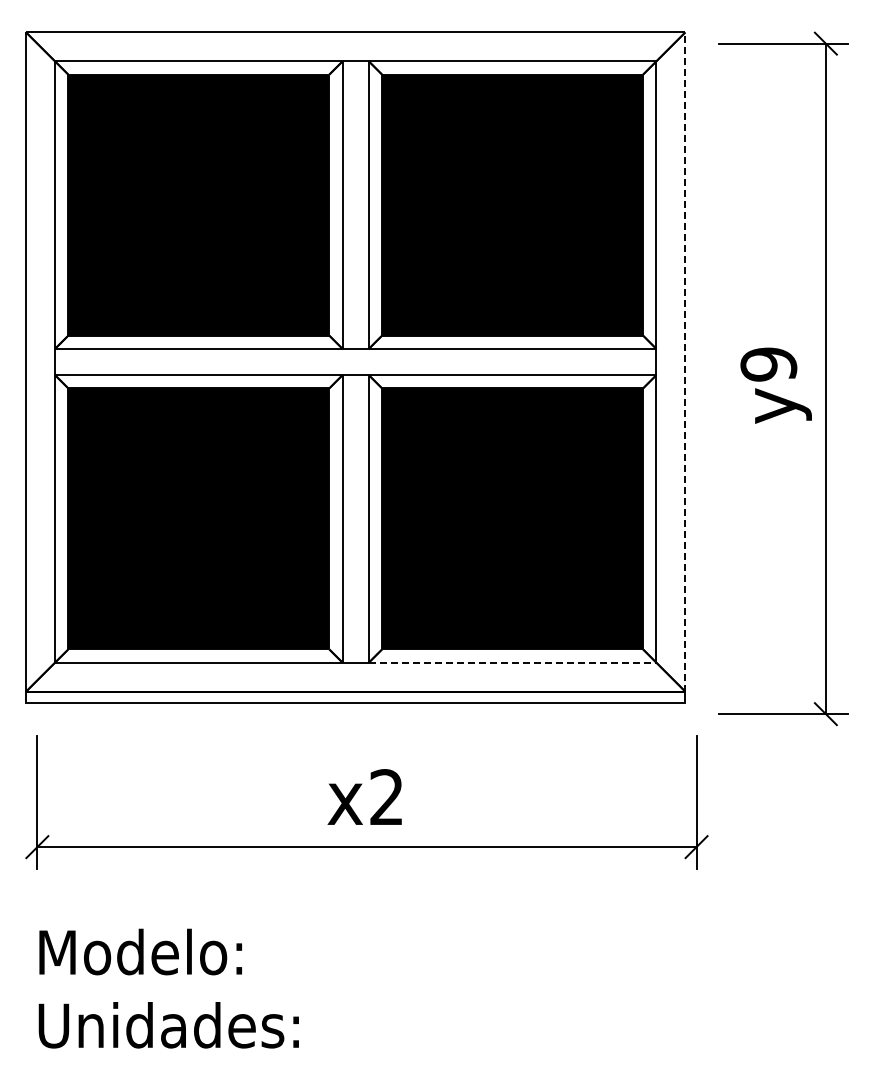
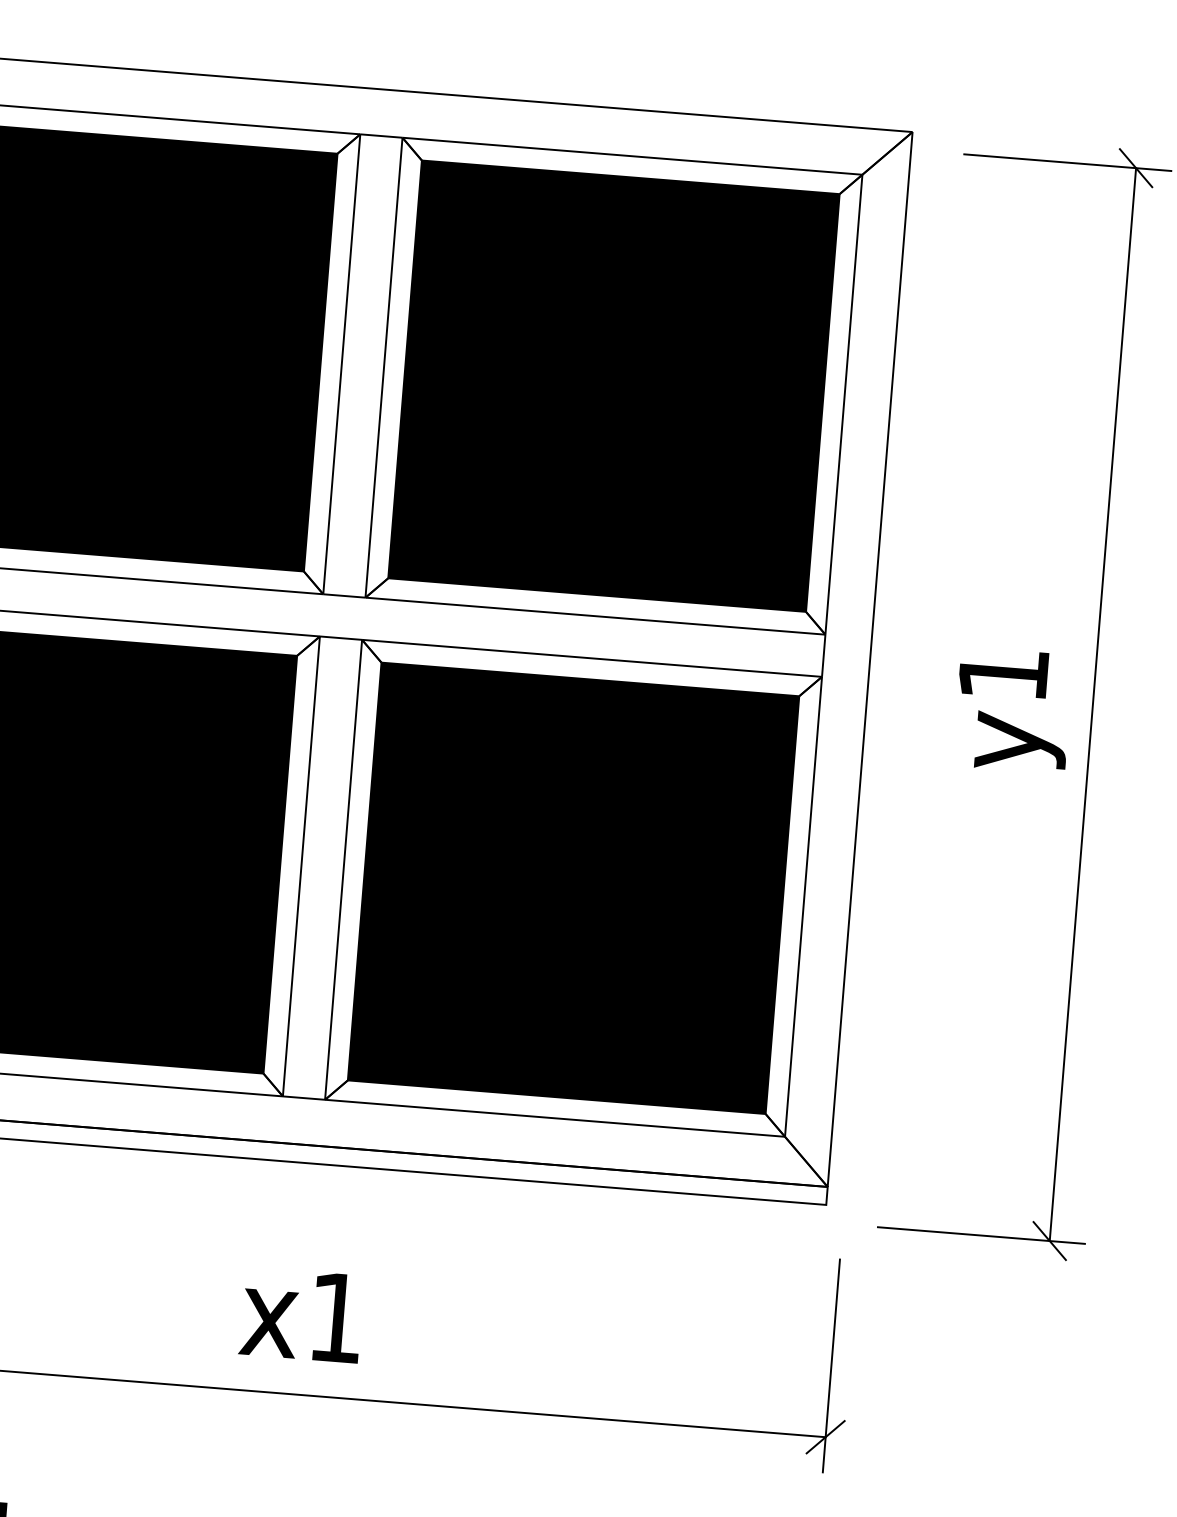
line: (685, 362) -> (870, 660), dashed -> solid
text: (768, 364) -> (1002, 674), y9 -> y1
line: (512, 662) -> (554, 1118), dashed -> solid
text: (386, 796) -> (336, 1316), x2 -> x1

